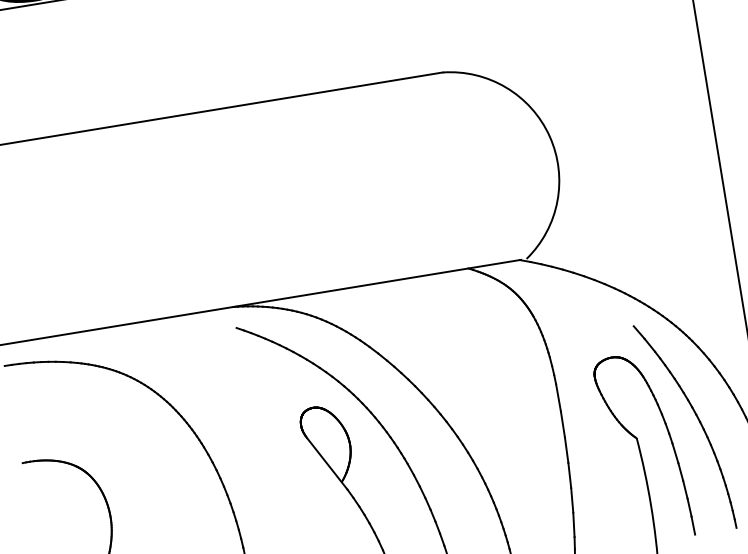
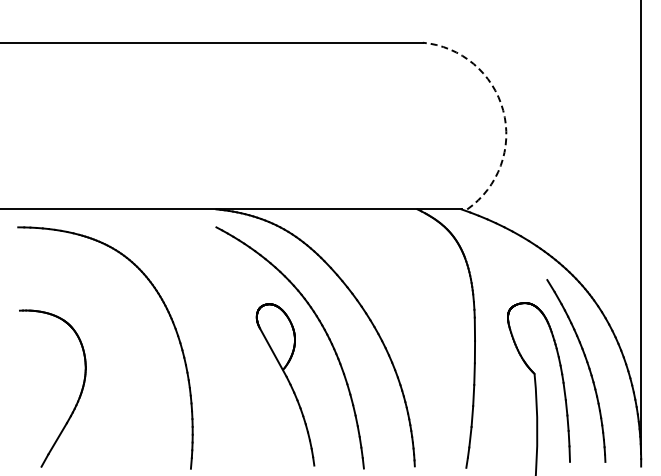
arc: (550, 136) -> (503, 110), solid -> dashed

